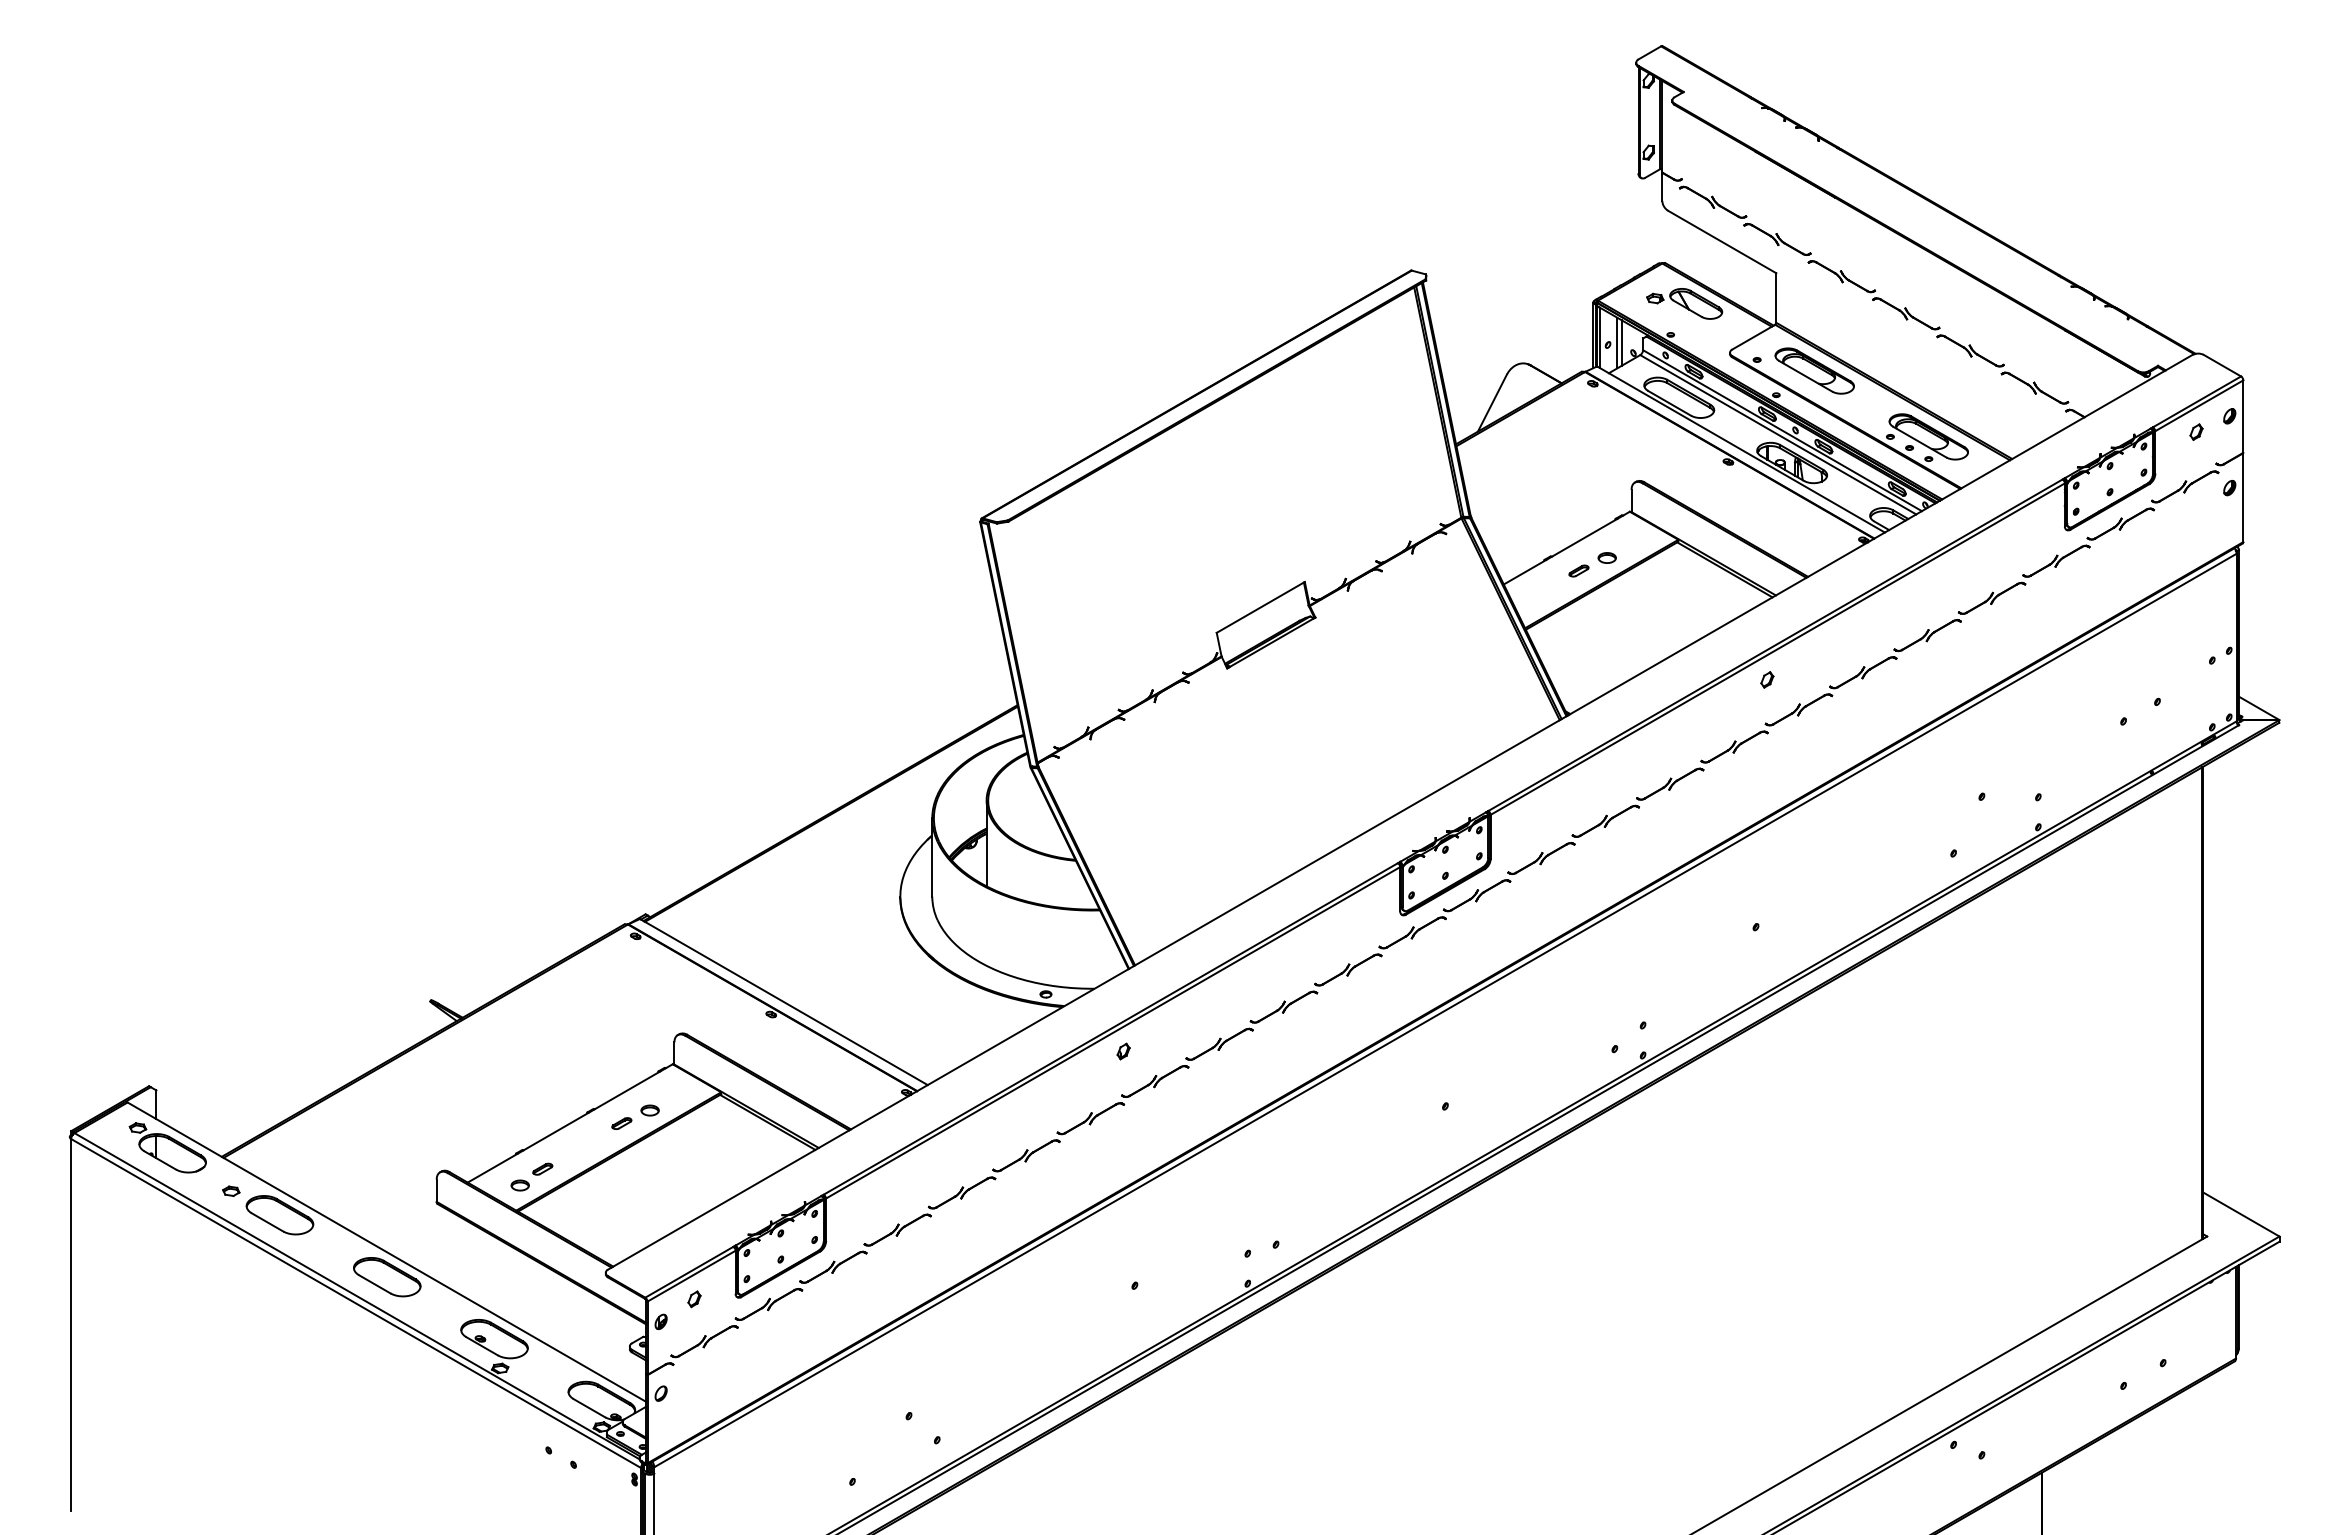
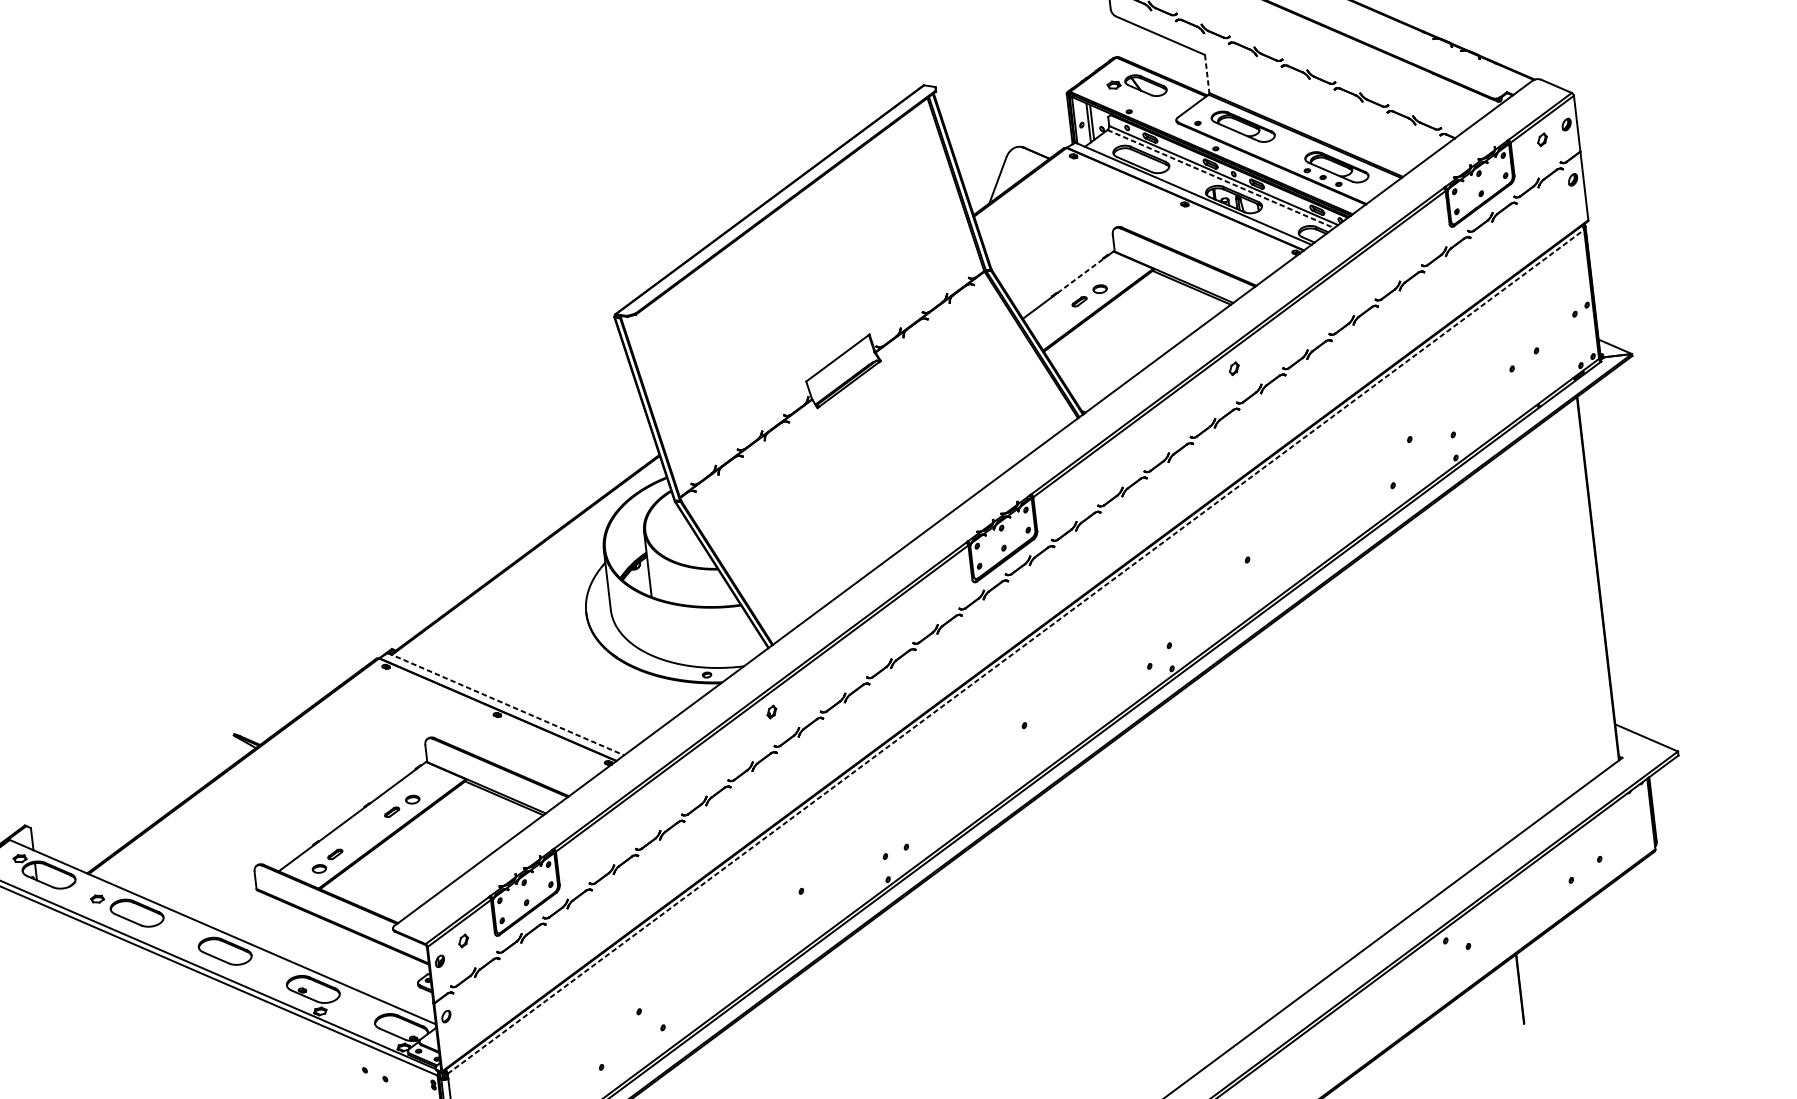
line: (1776, 298) -> (1207, 74), solid -> dashed
line: (1778, 435) -> (1221, 179), solid -> dashed
line: (1584, 537) -> (1080, 275), solid -> dashed
line: (784, 1002) -> (506, 704), solid -> dashed
line: (1445, 1010) -> (1015, 651), solid -> dashed

